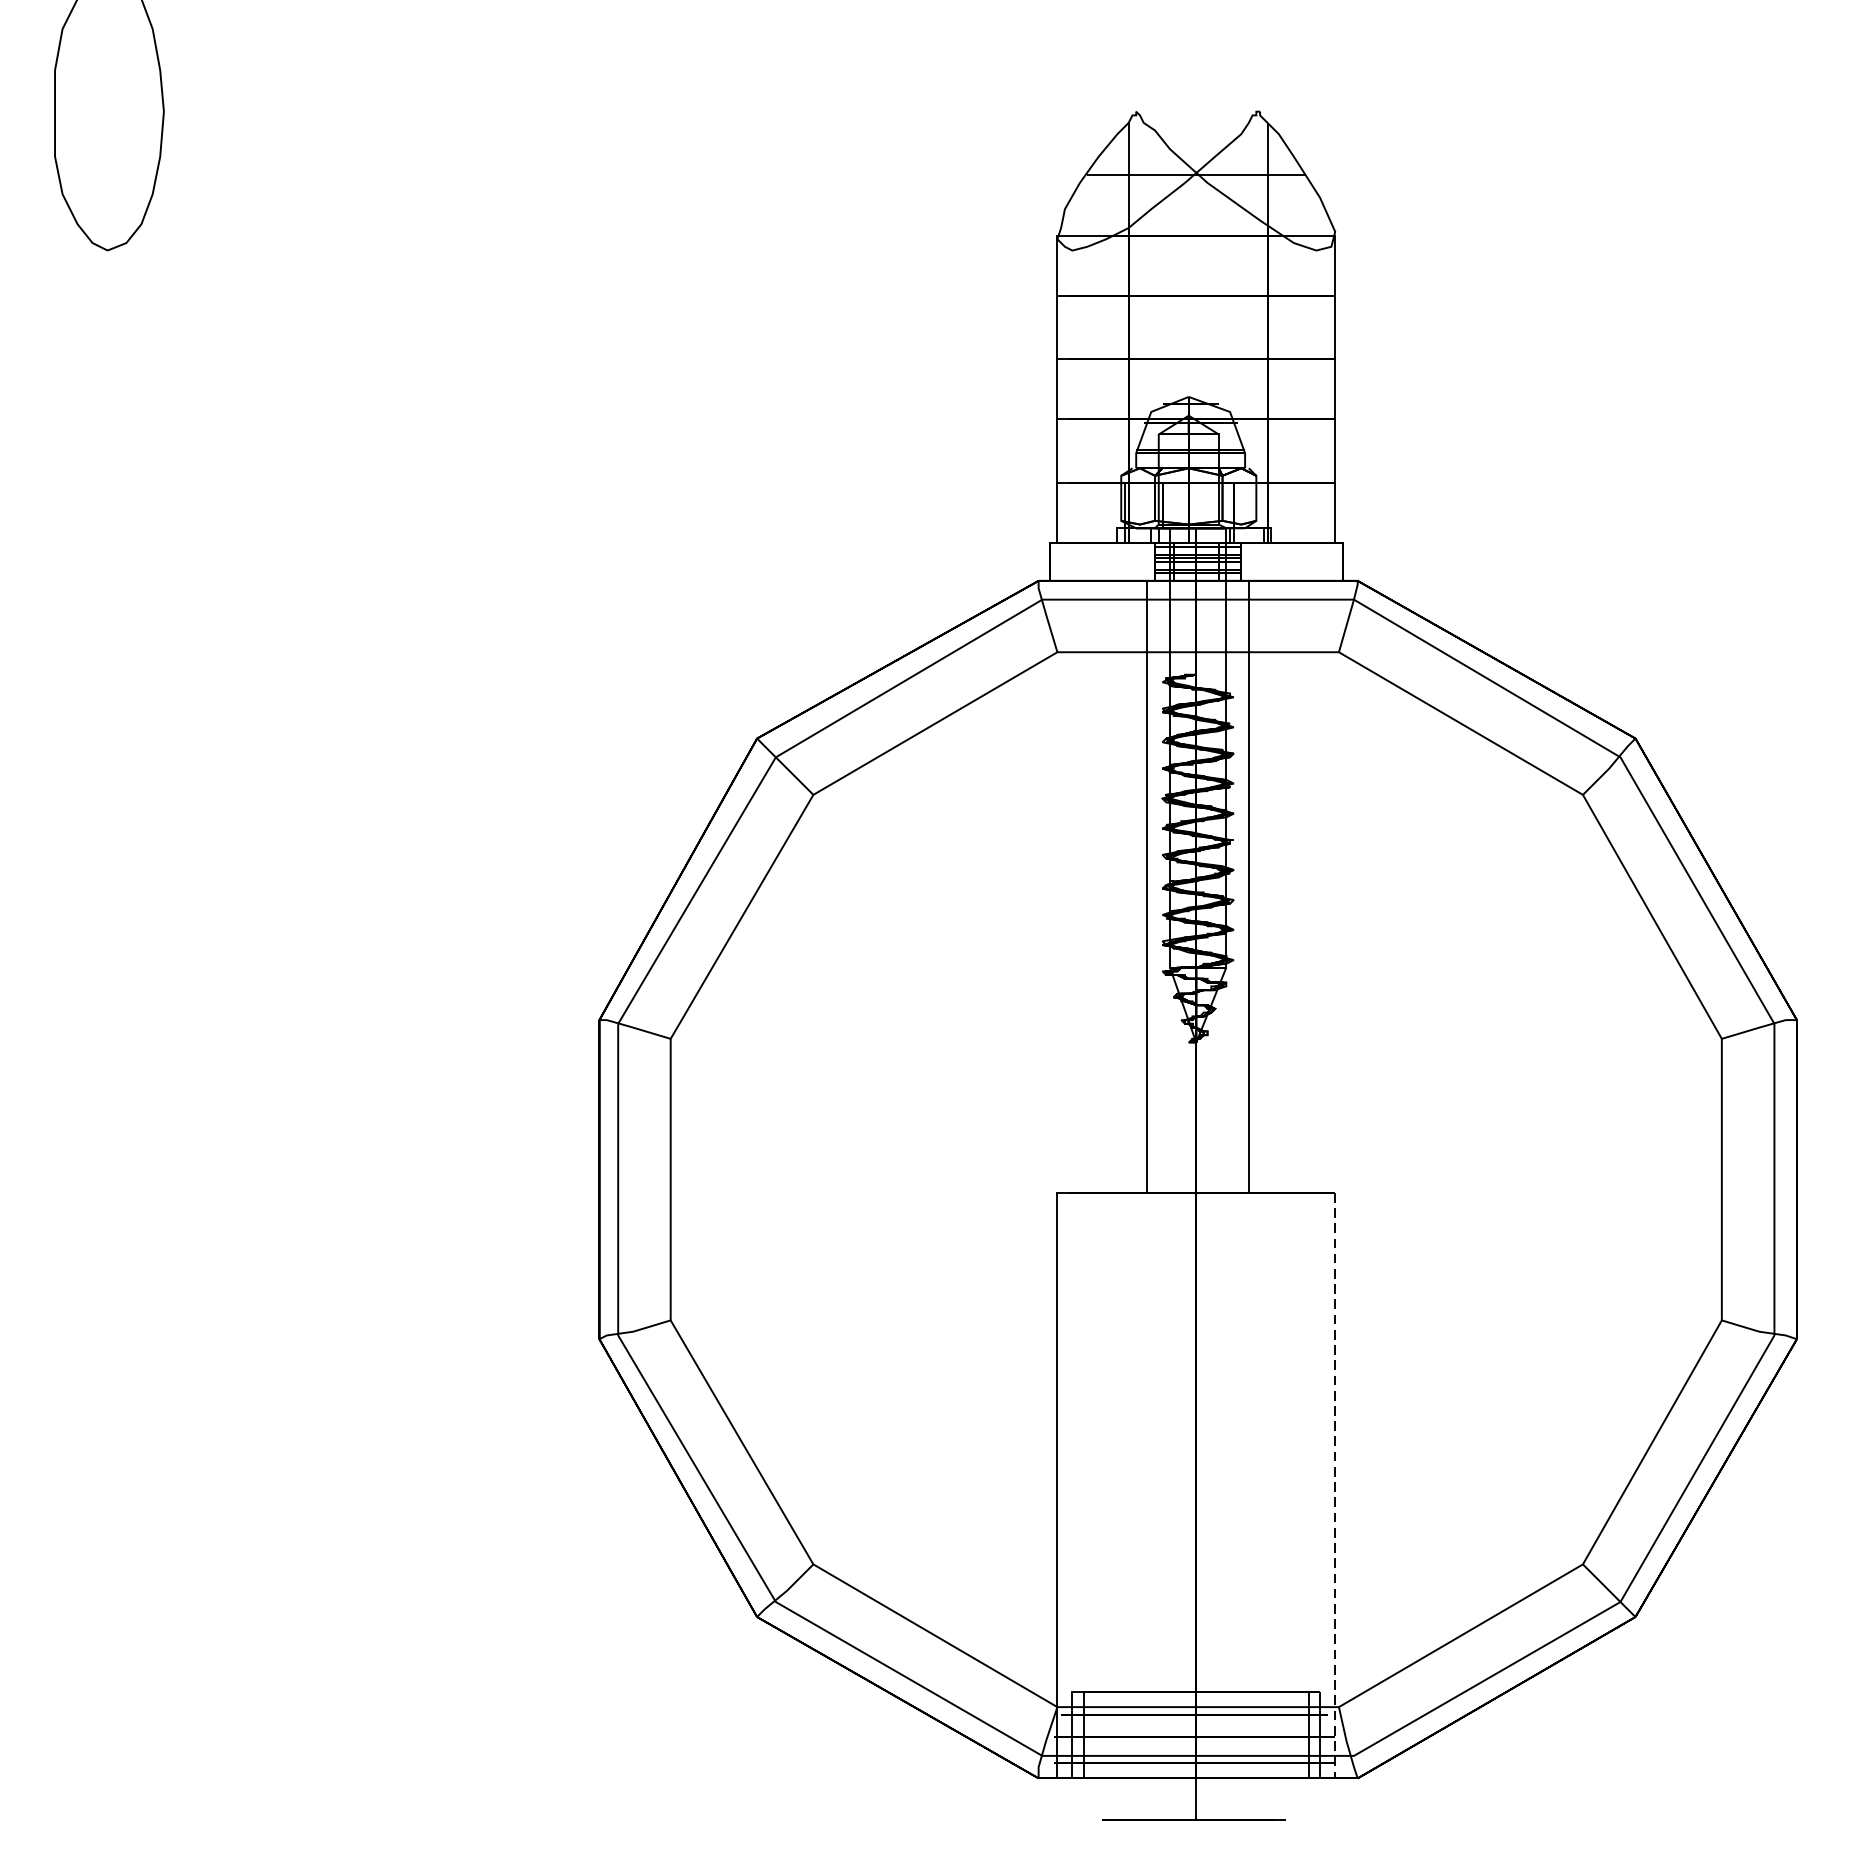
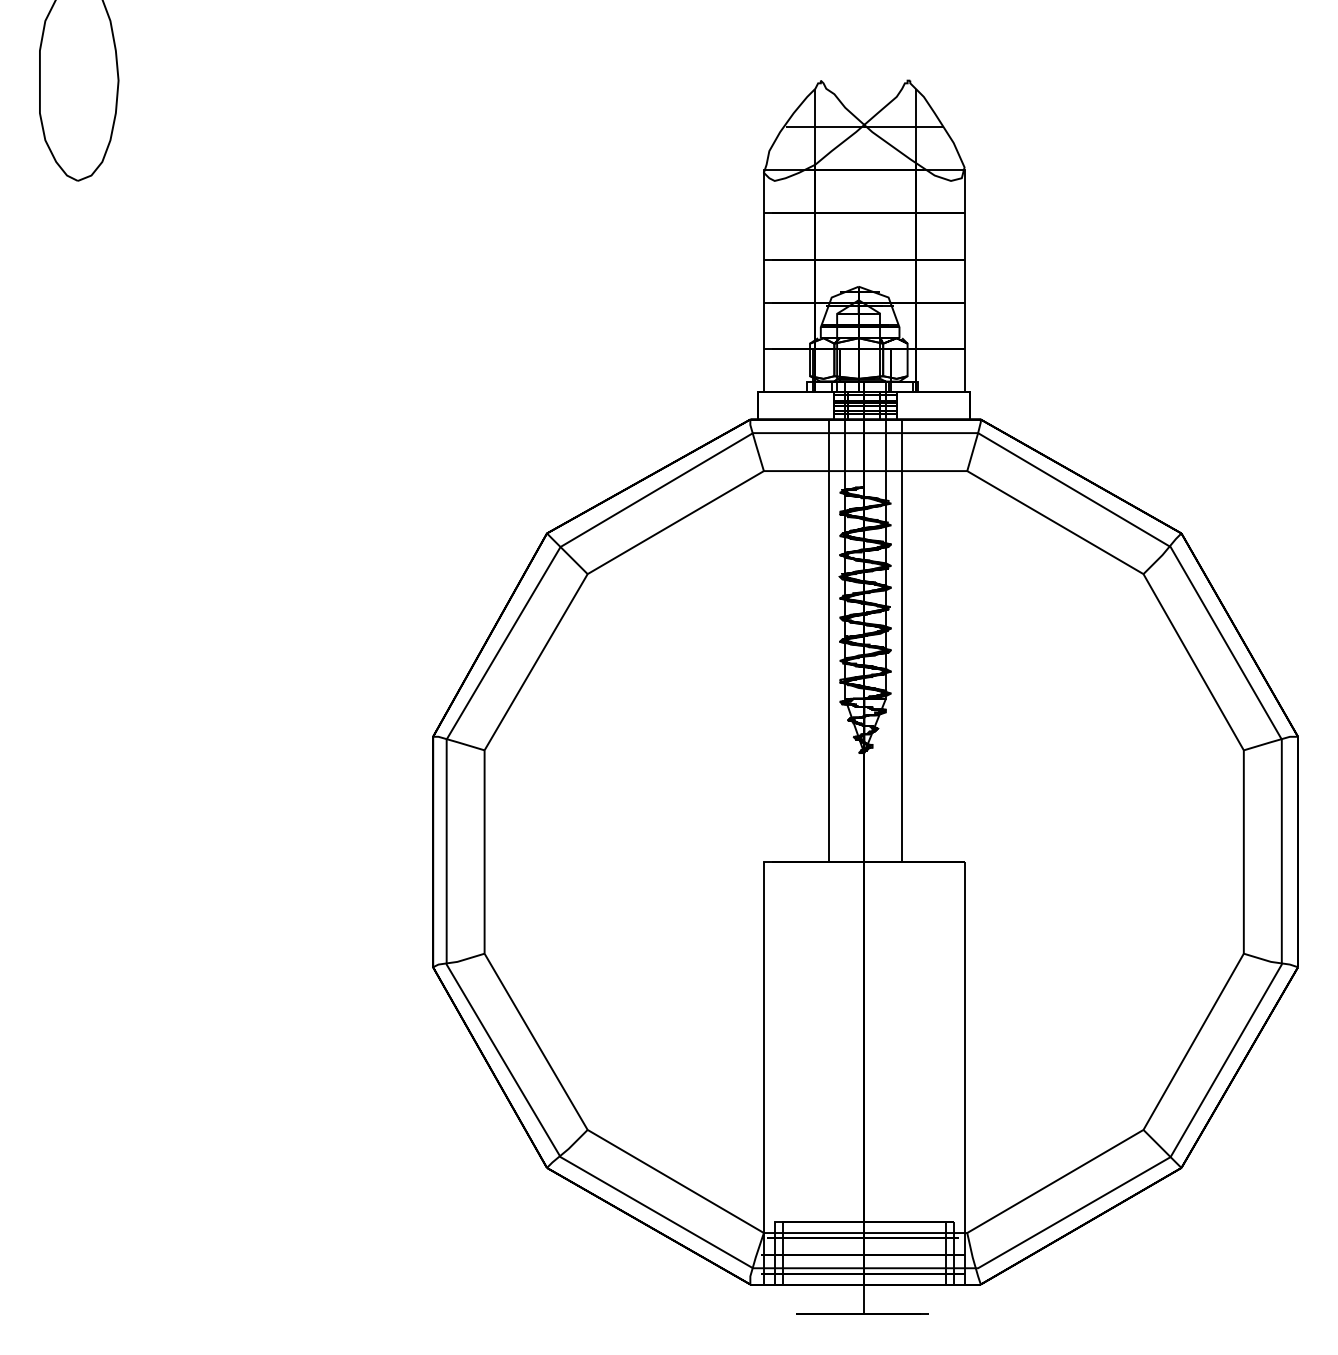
line: (1335, 1486) -> (964, 1073), dashed -> solid

